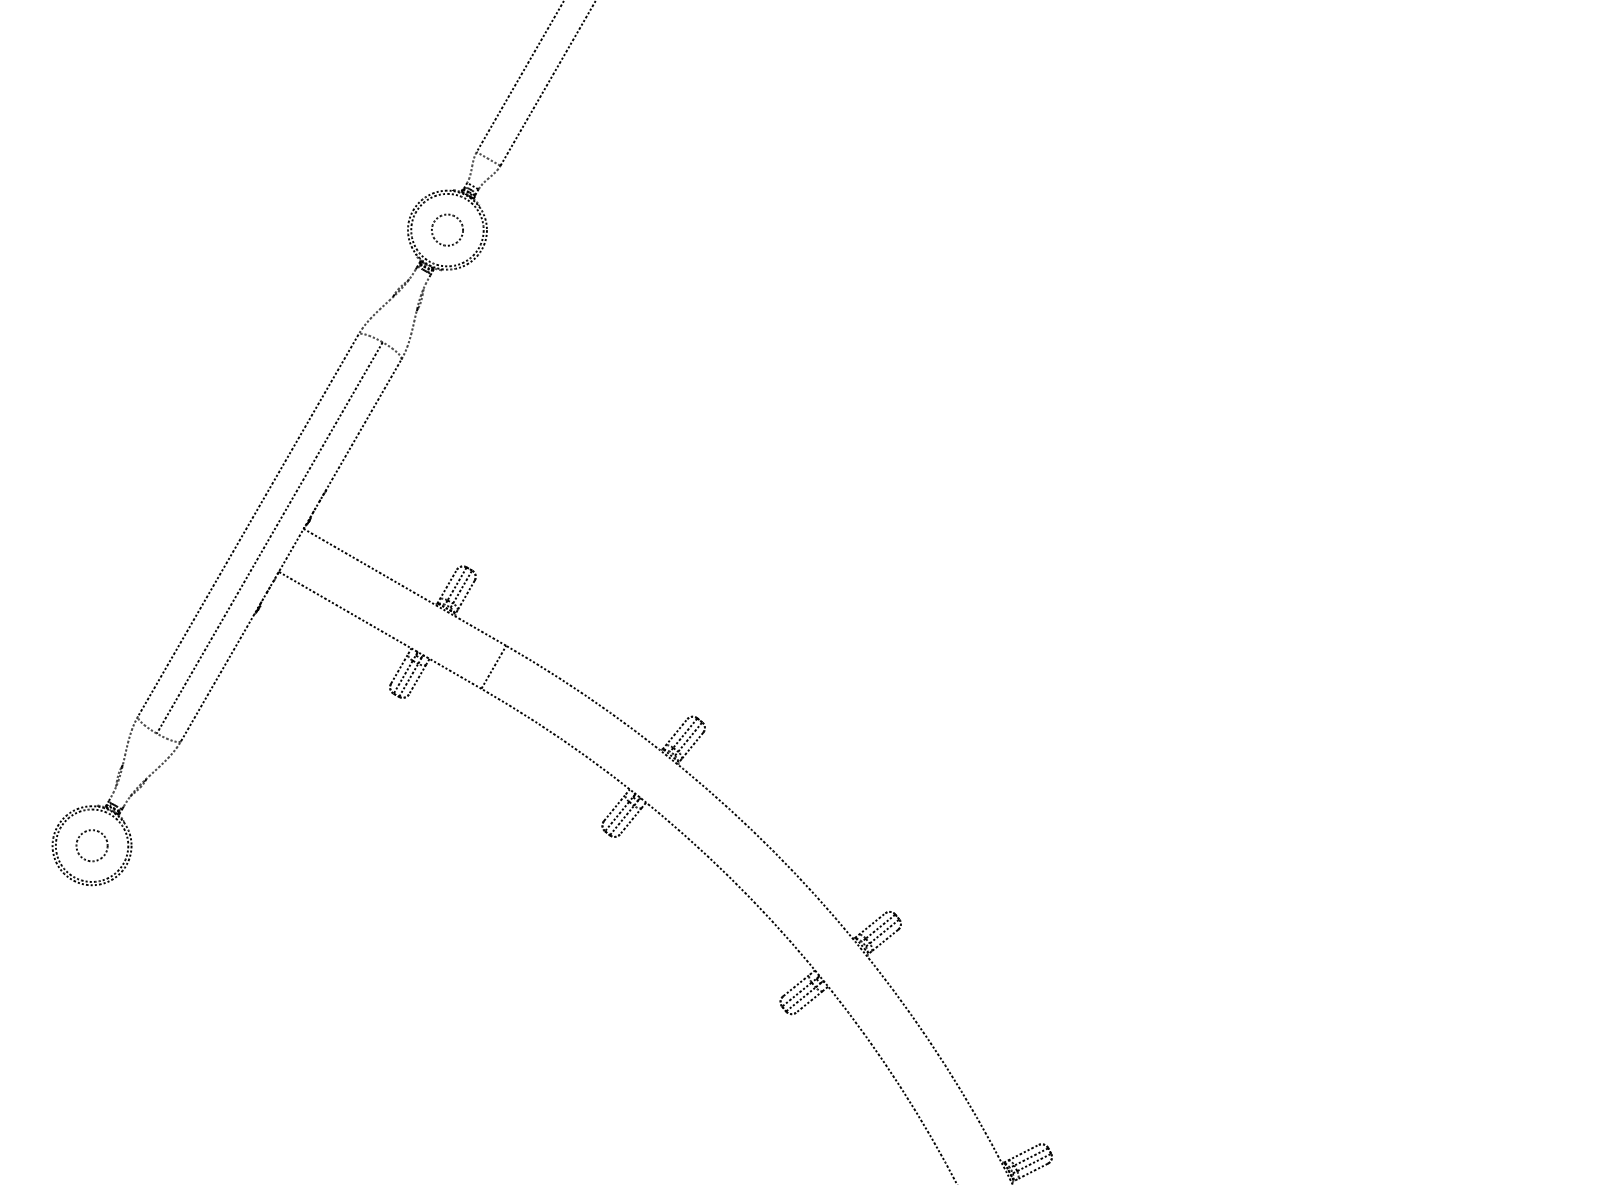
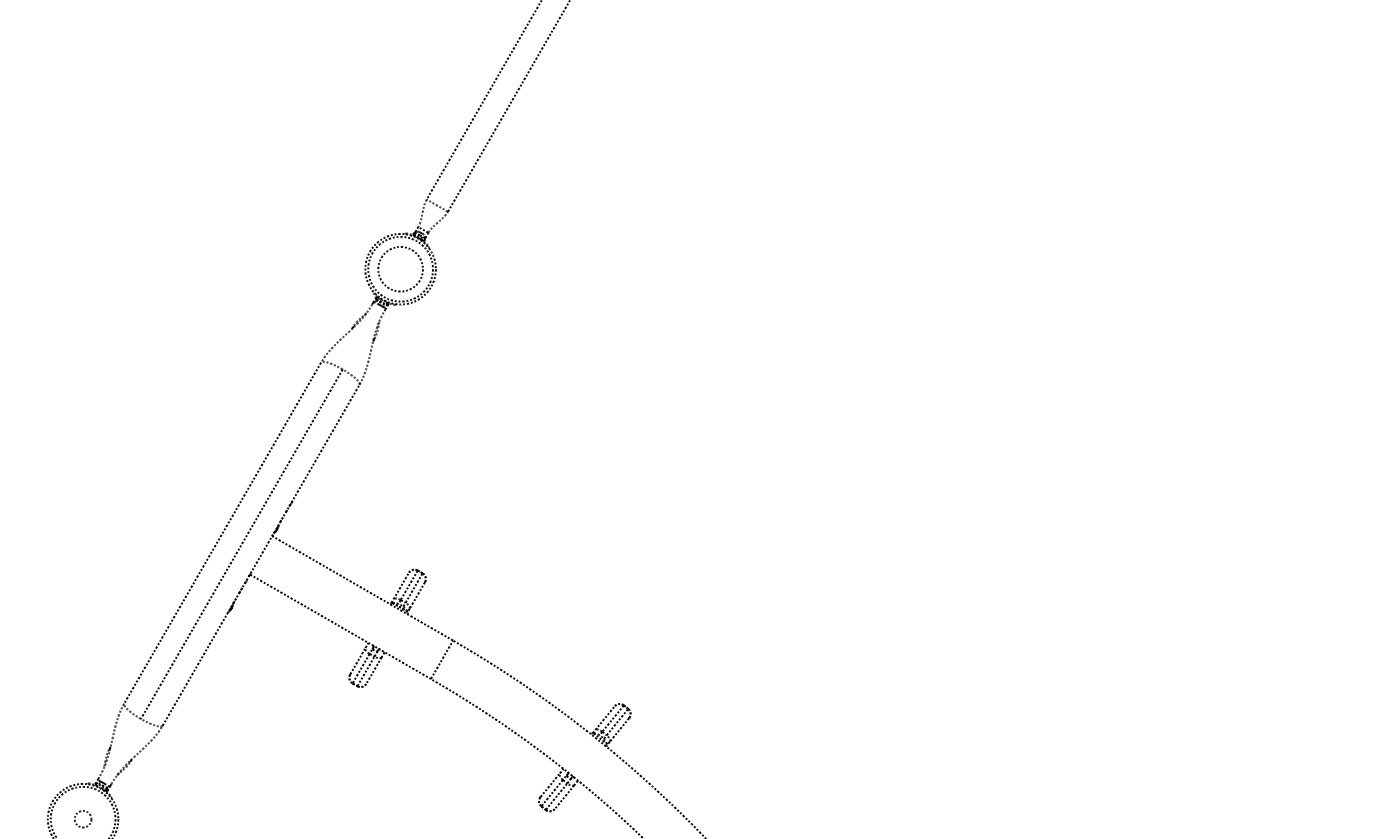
circle: (447, 229) -> (400, 268), size x1.6
circle: (91, 845) -> (82, 818), size x0.6

